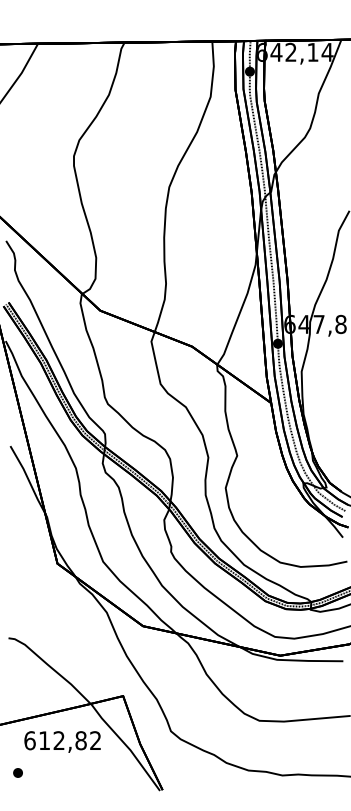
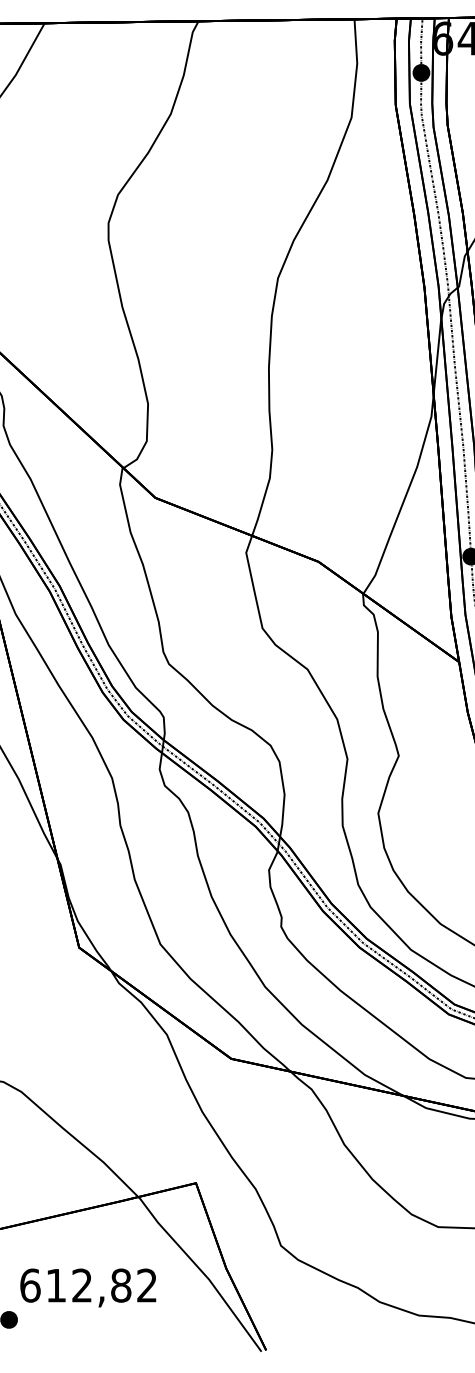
text: (62, 741) -> (88, 1287), moved

